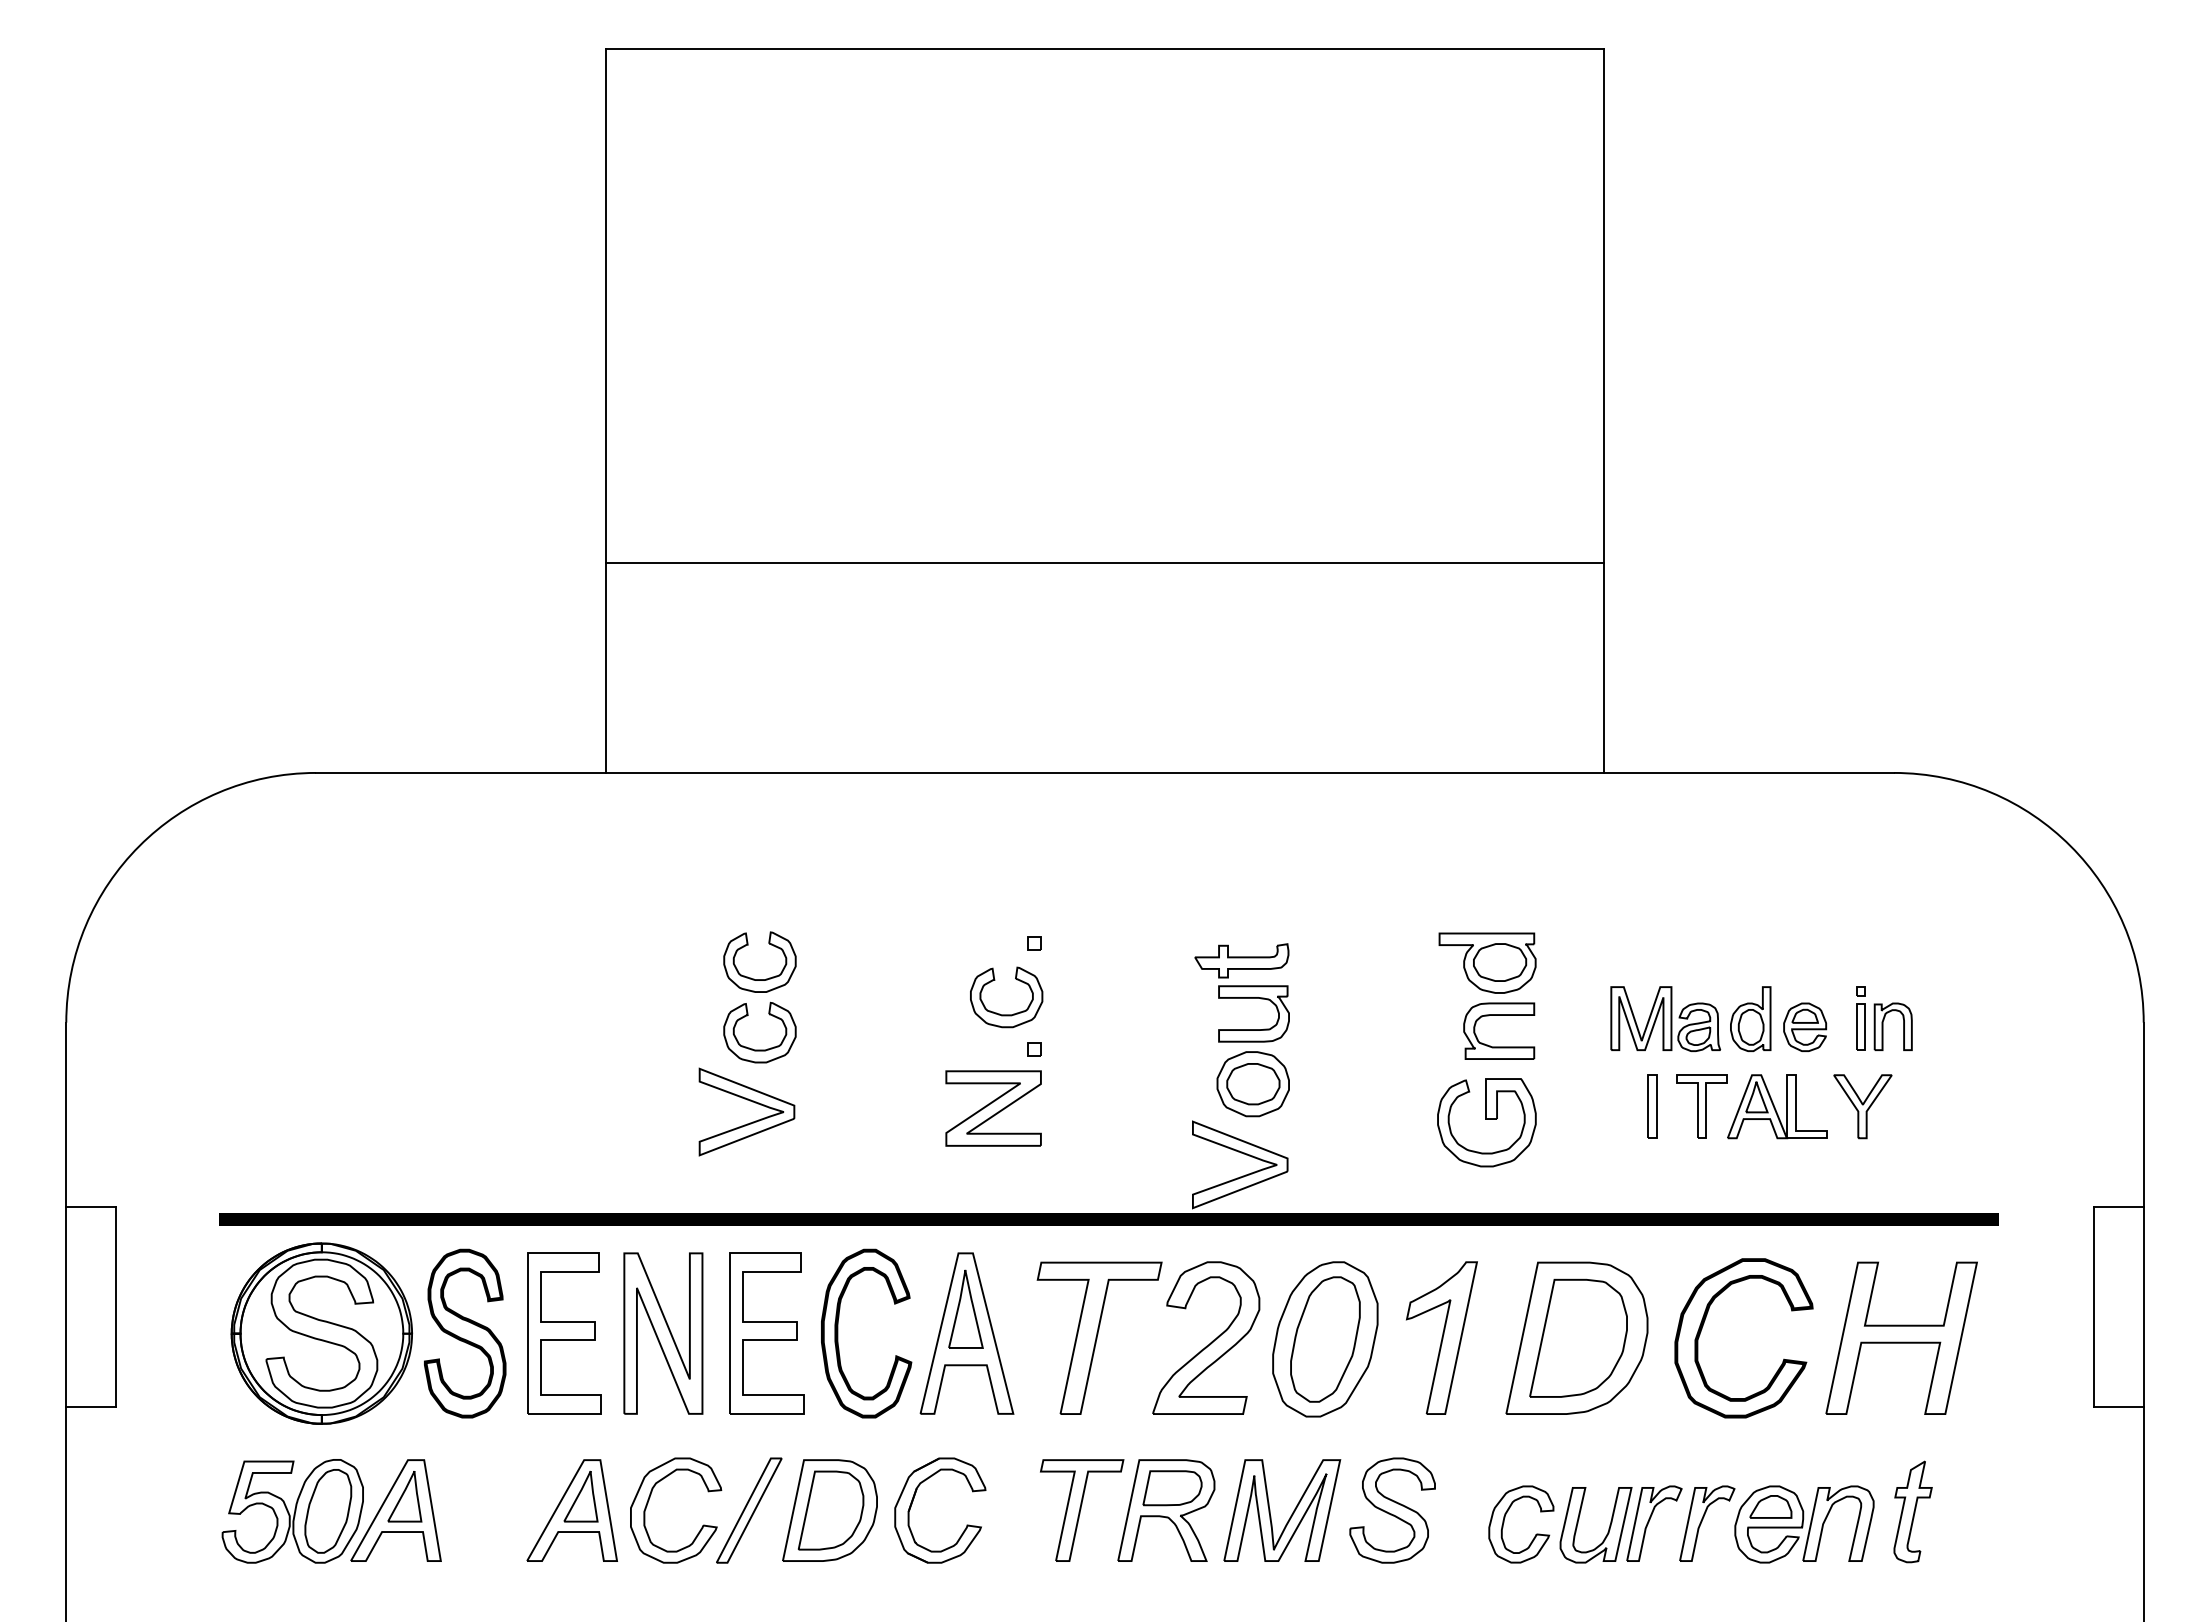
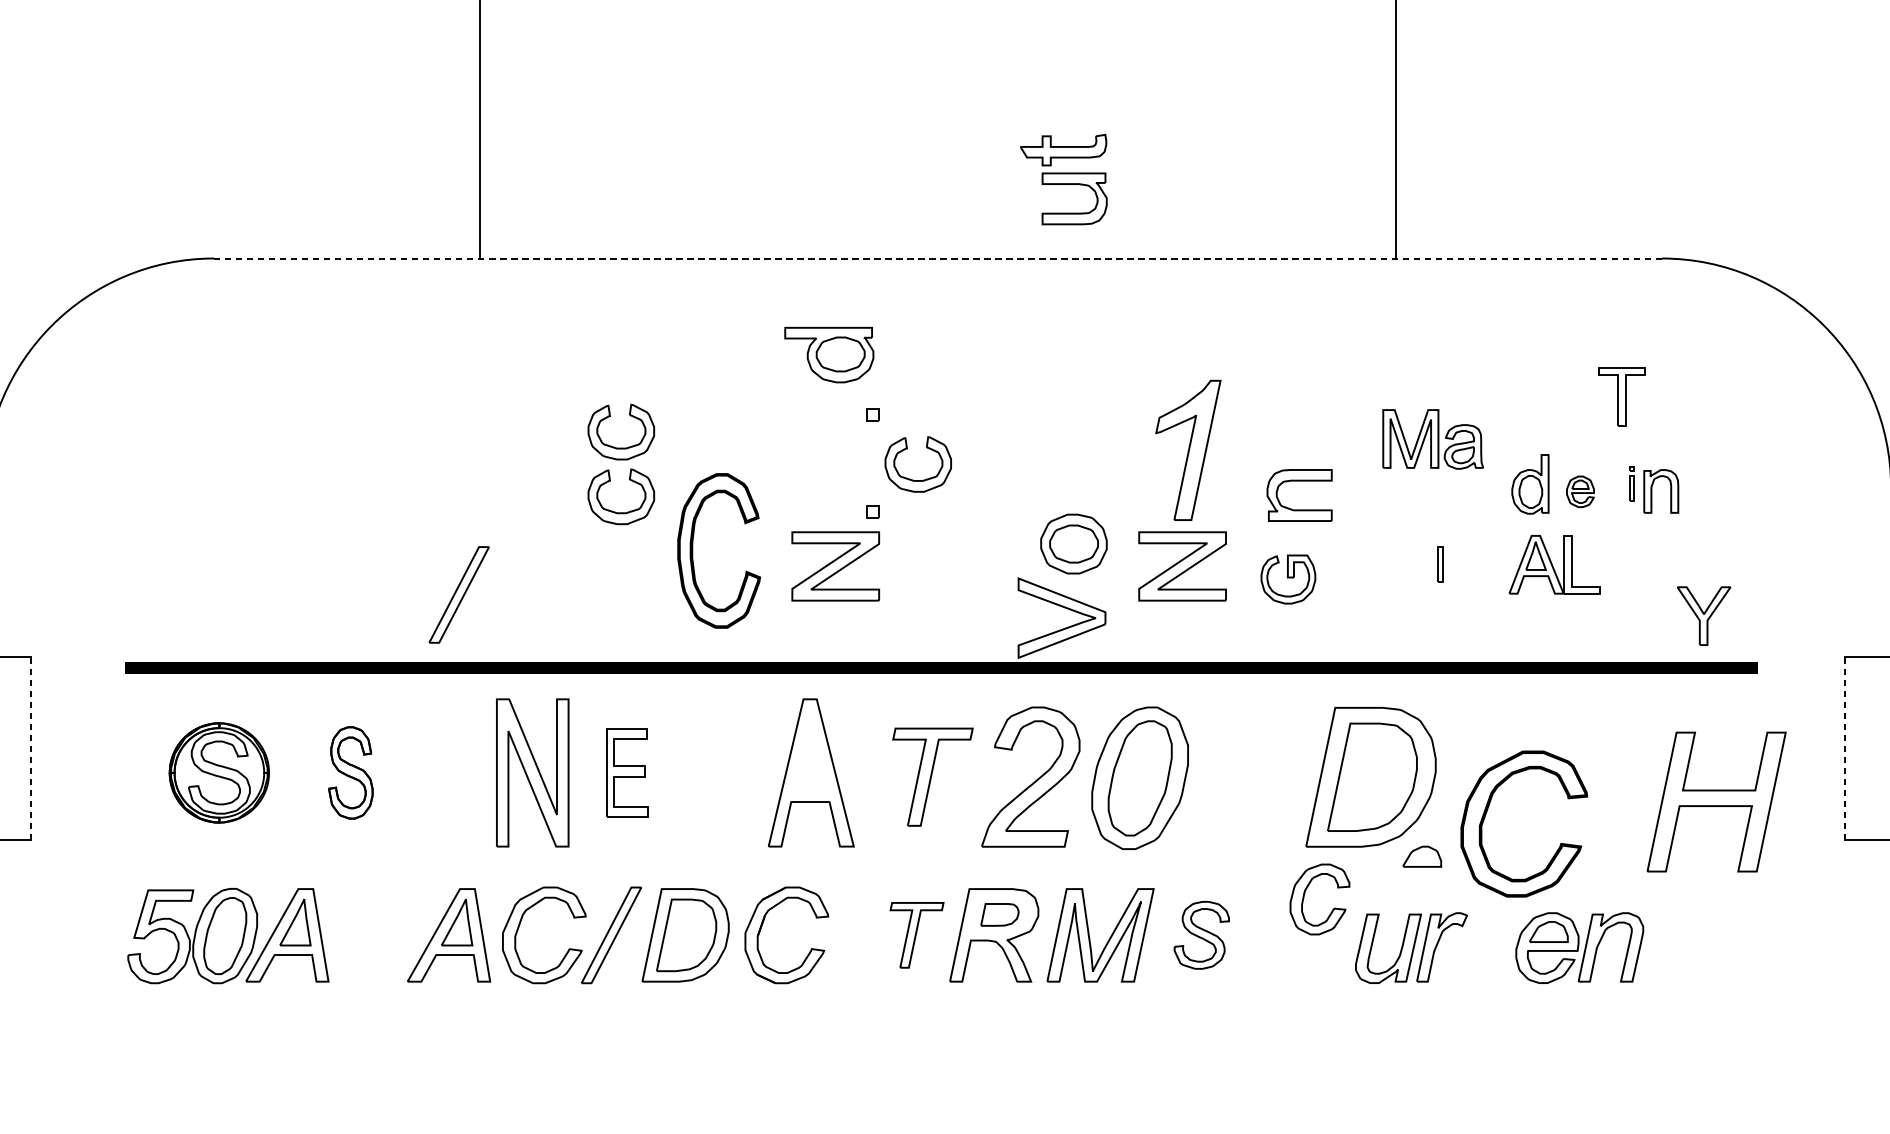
line: (1104, 563) -> (937, 66), removed
line: (1105, 772) -> (938, 258), solid -> dashed
part: (1487, 962) -> (829, 354), moved
part: (1241, 992) -> (1063, 179), moved
part: (1006, 1014) -> (918, 480), moved
part: (1665, 1018) -> (1432, 438), moved
part: (1860, 1018) -> (1631, 483), size x0.6
part: (1805, 1026) -> (1580, 491), size x0.7
part: (749, 1101) -> (611, 559), removed
part: (1652, 1106) -> (1440, 564), size x0.6
part: (1701, 1106) -> (1621, 396), moved
part: (1862, 1106) -> (1703, 615), moved
part: (1371, 1108) -> (1182, 566), added
part: (1486, 1122) -> (1287, 579), size x0.6
part: (583, 1139) -> (459, 594), added
line: (116, 1307) -> (30, 749), solid -> dashed
line: (2093, 1307) -> (1844, 749), solid -> dashed
part: (965, 1308) -> (809, 749), removed
part: (1703, 1326) -> (1487, 813), moved
part: (321, 1333) -> (218, 772), size x0.6
part: (465, 1333) -> (351, 772), size x0.6
part: (564, 1333) -> (441, 772), removed
part: (766, 1333) -> (627, 772), size x0.6
part: (838, 1333) -> (693, 550), moved
part: (1099, 1337) -> (932, 776), size x0.7
part: (1441, 1337) -> (1187, 449), moved
part: (1901, 1337) -> (1716, 801), moved
part: (1632, 1424) -> (1421, 856), added
part: (1172, 1488) -> (999, 915), size x0.7
part: (1082, 1510) -> (917, 935), size x0.7
part: (1392, 1510) -> (1201, 935), size x0.7
part: (1912, 1511) -> (1678, 936), removed
part: (1505, 1518) -> (1305, 893), moved
part: (1707, 1523) -> (1490, 947), removed

